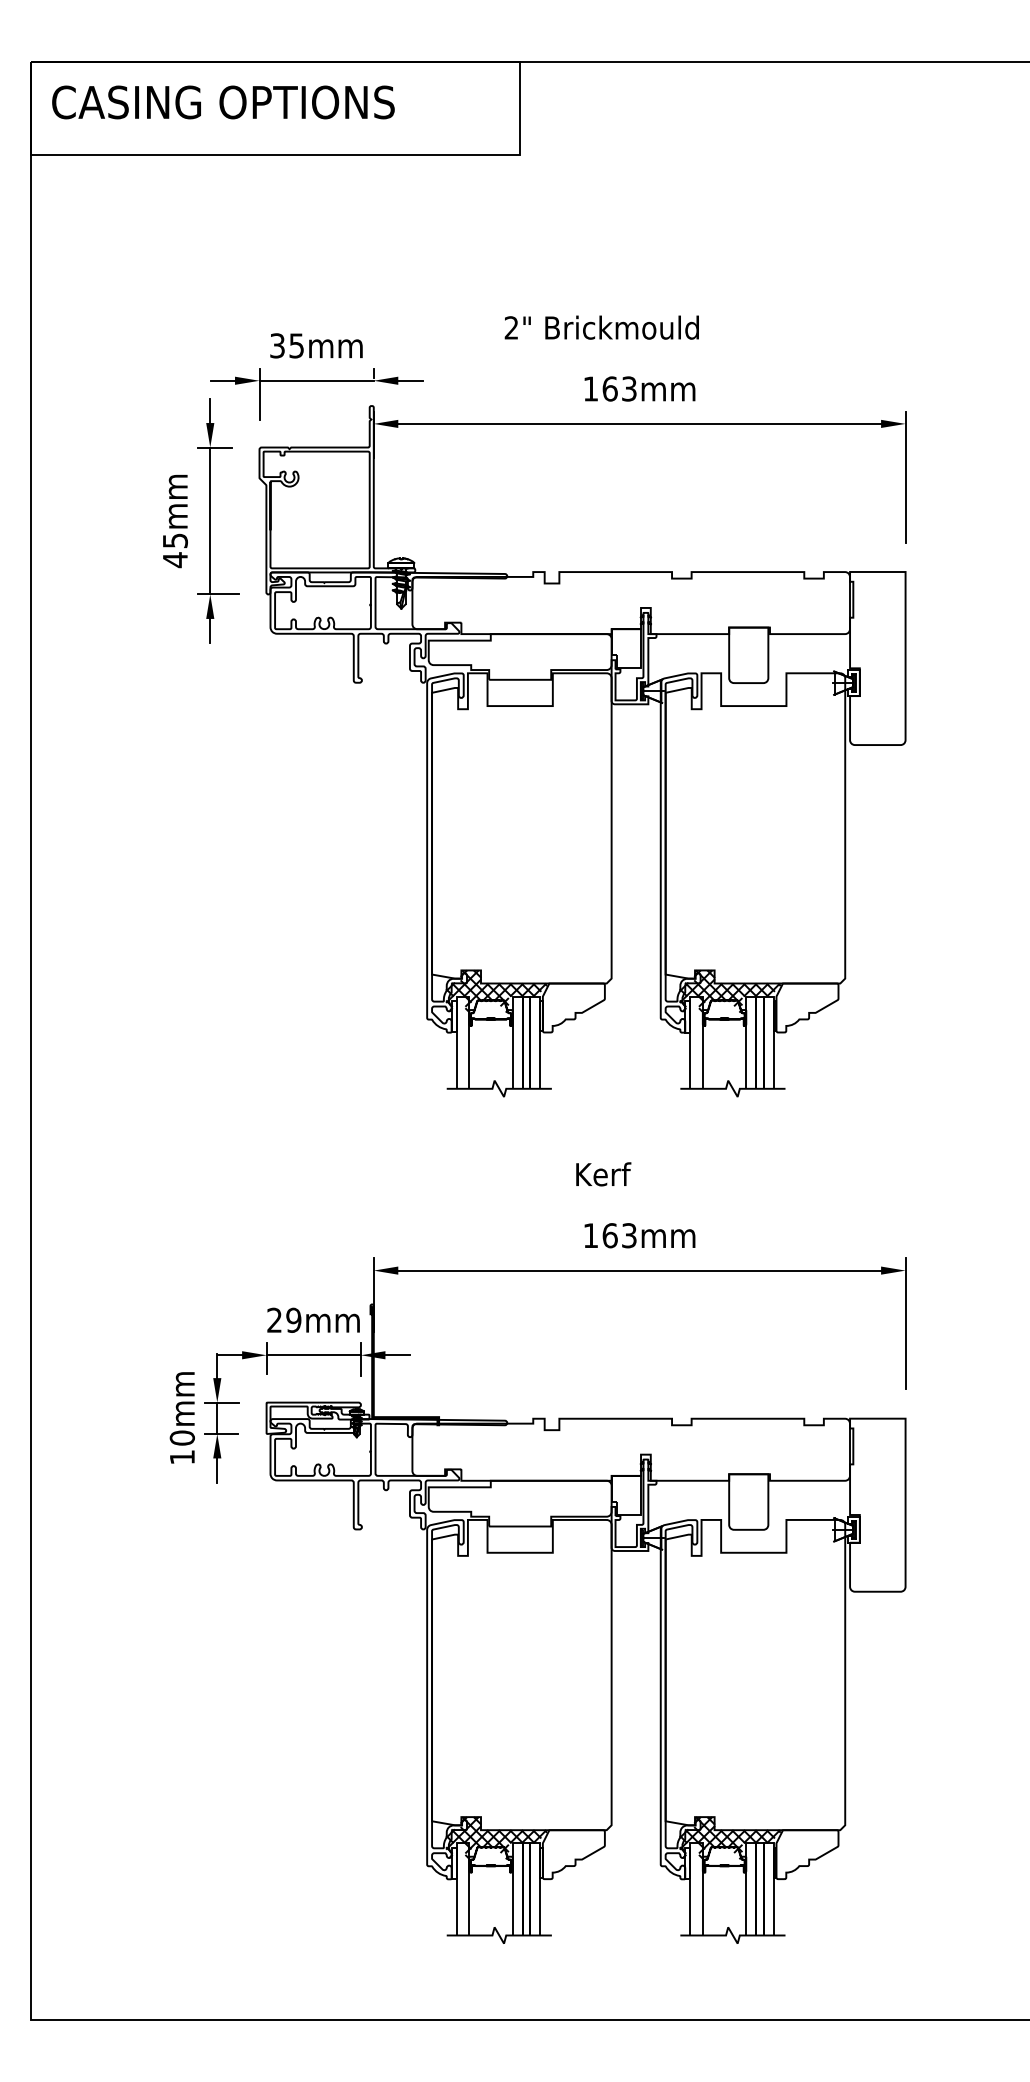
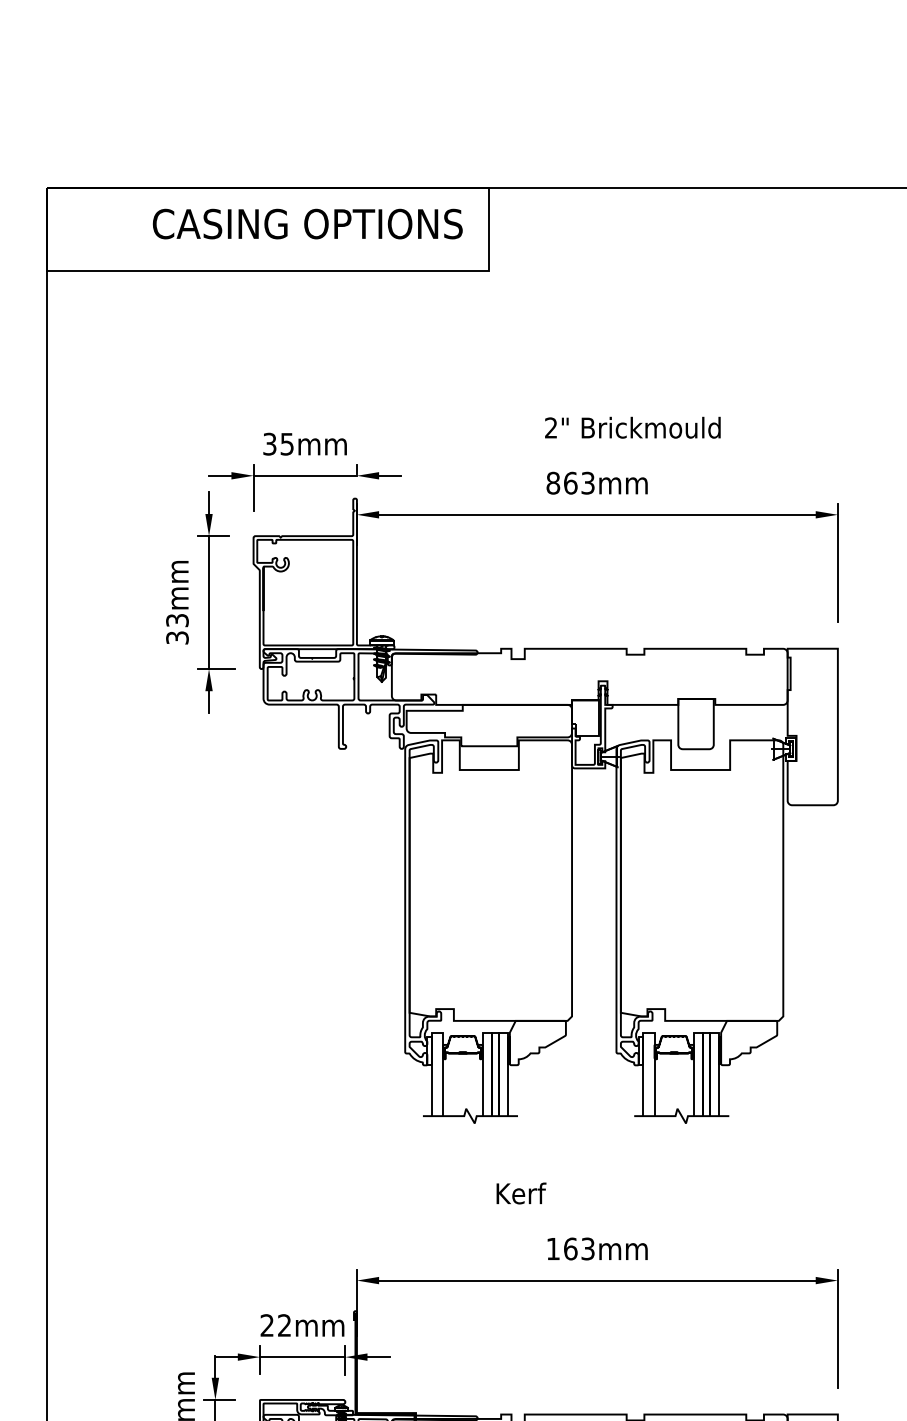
text: (223, 102) -> (307, 224), moved
text: (601, 327) -> (632, 427), moved
text: (590, 388) -> (552, 482), 163mm -> 863mm
text: (174, 550) -> (176, 629), 45mm -> 33mm
hatch: (496, 991) -> (467, 1028), removed
hatch: (729, 991) -> (678, 1028), removed
text: (603, 1174) -> (521, 1193), moved
text: (293, 1319) -> (284, 1324), 29mm -> 22mm

